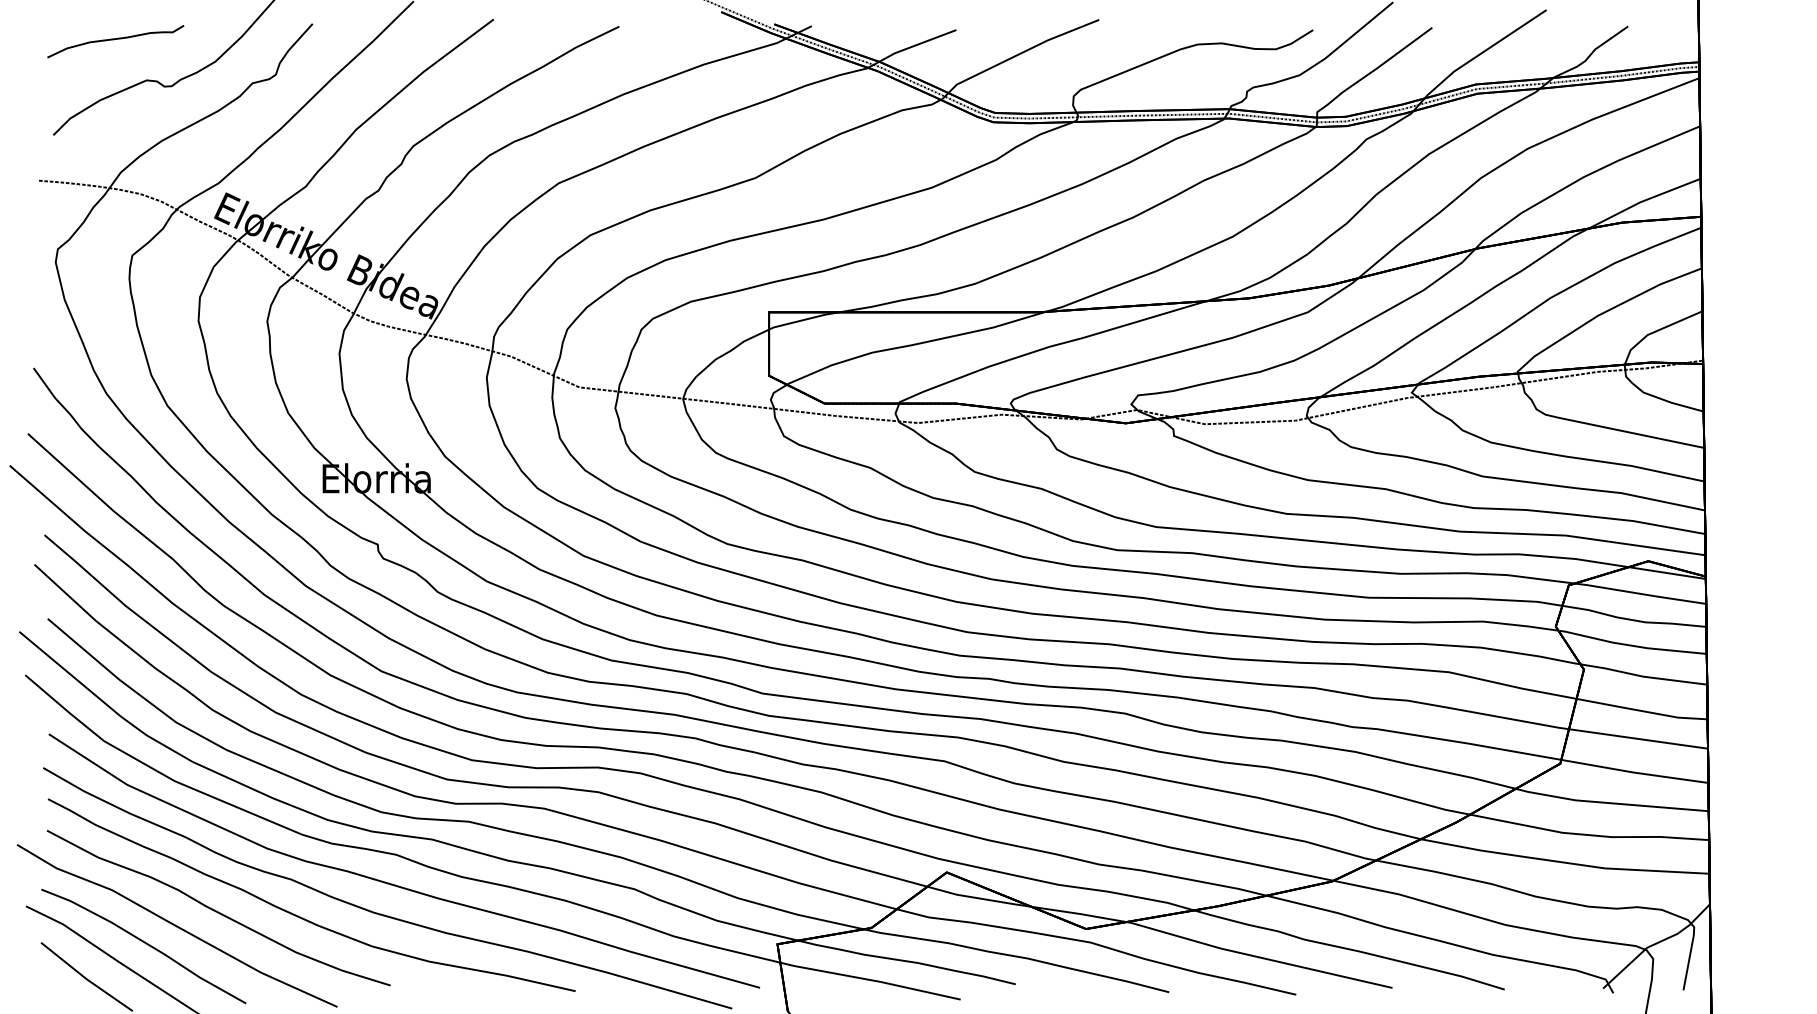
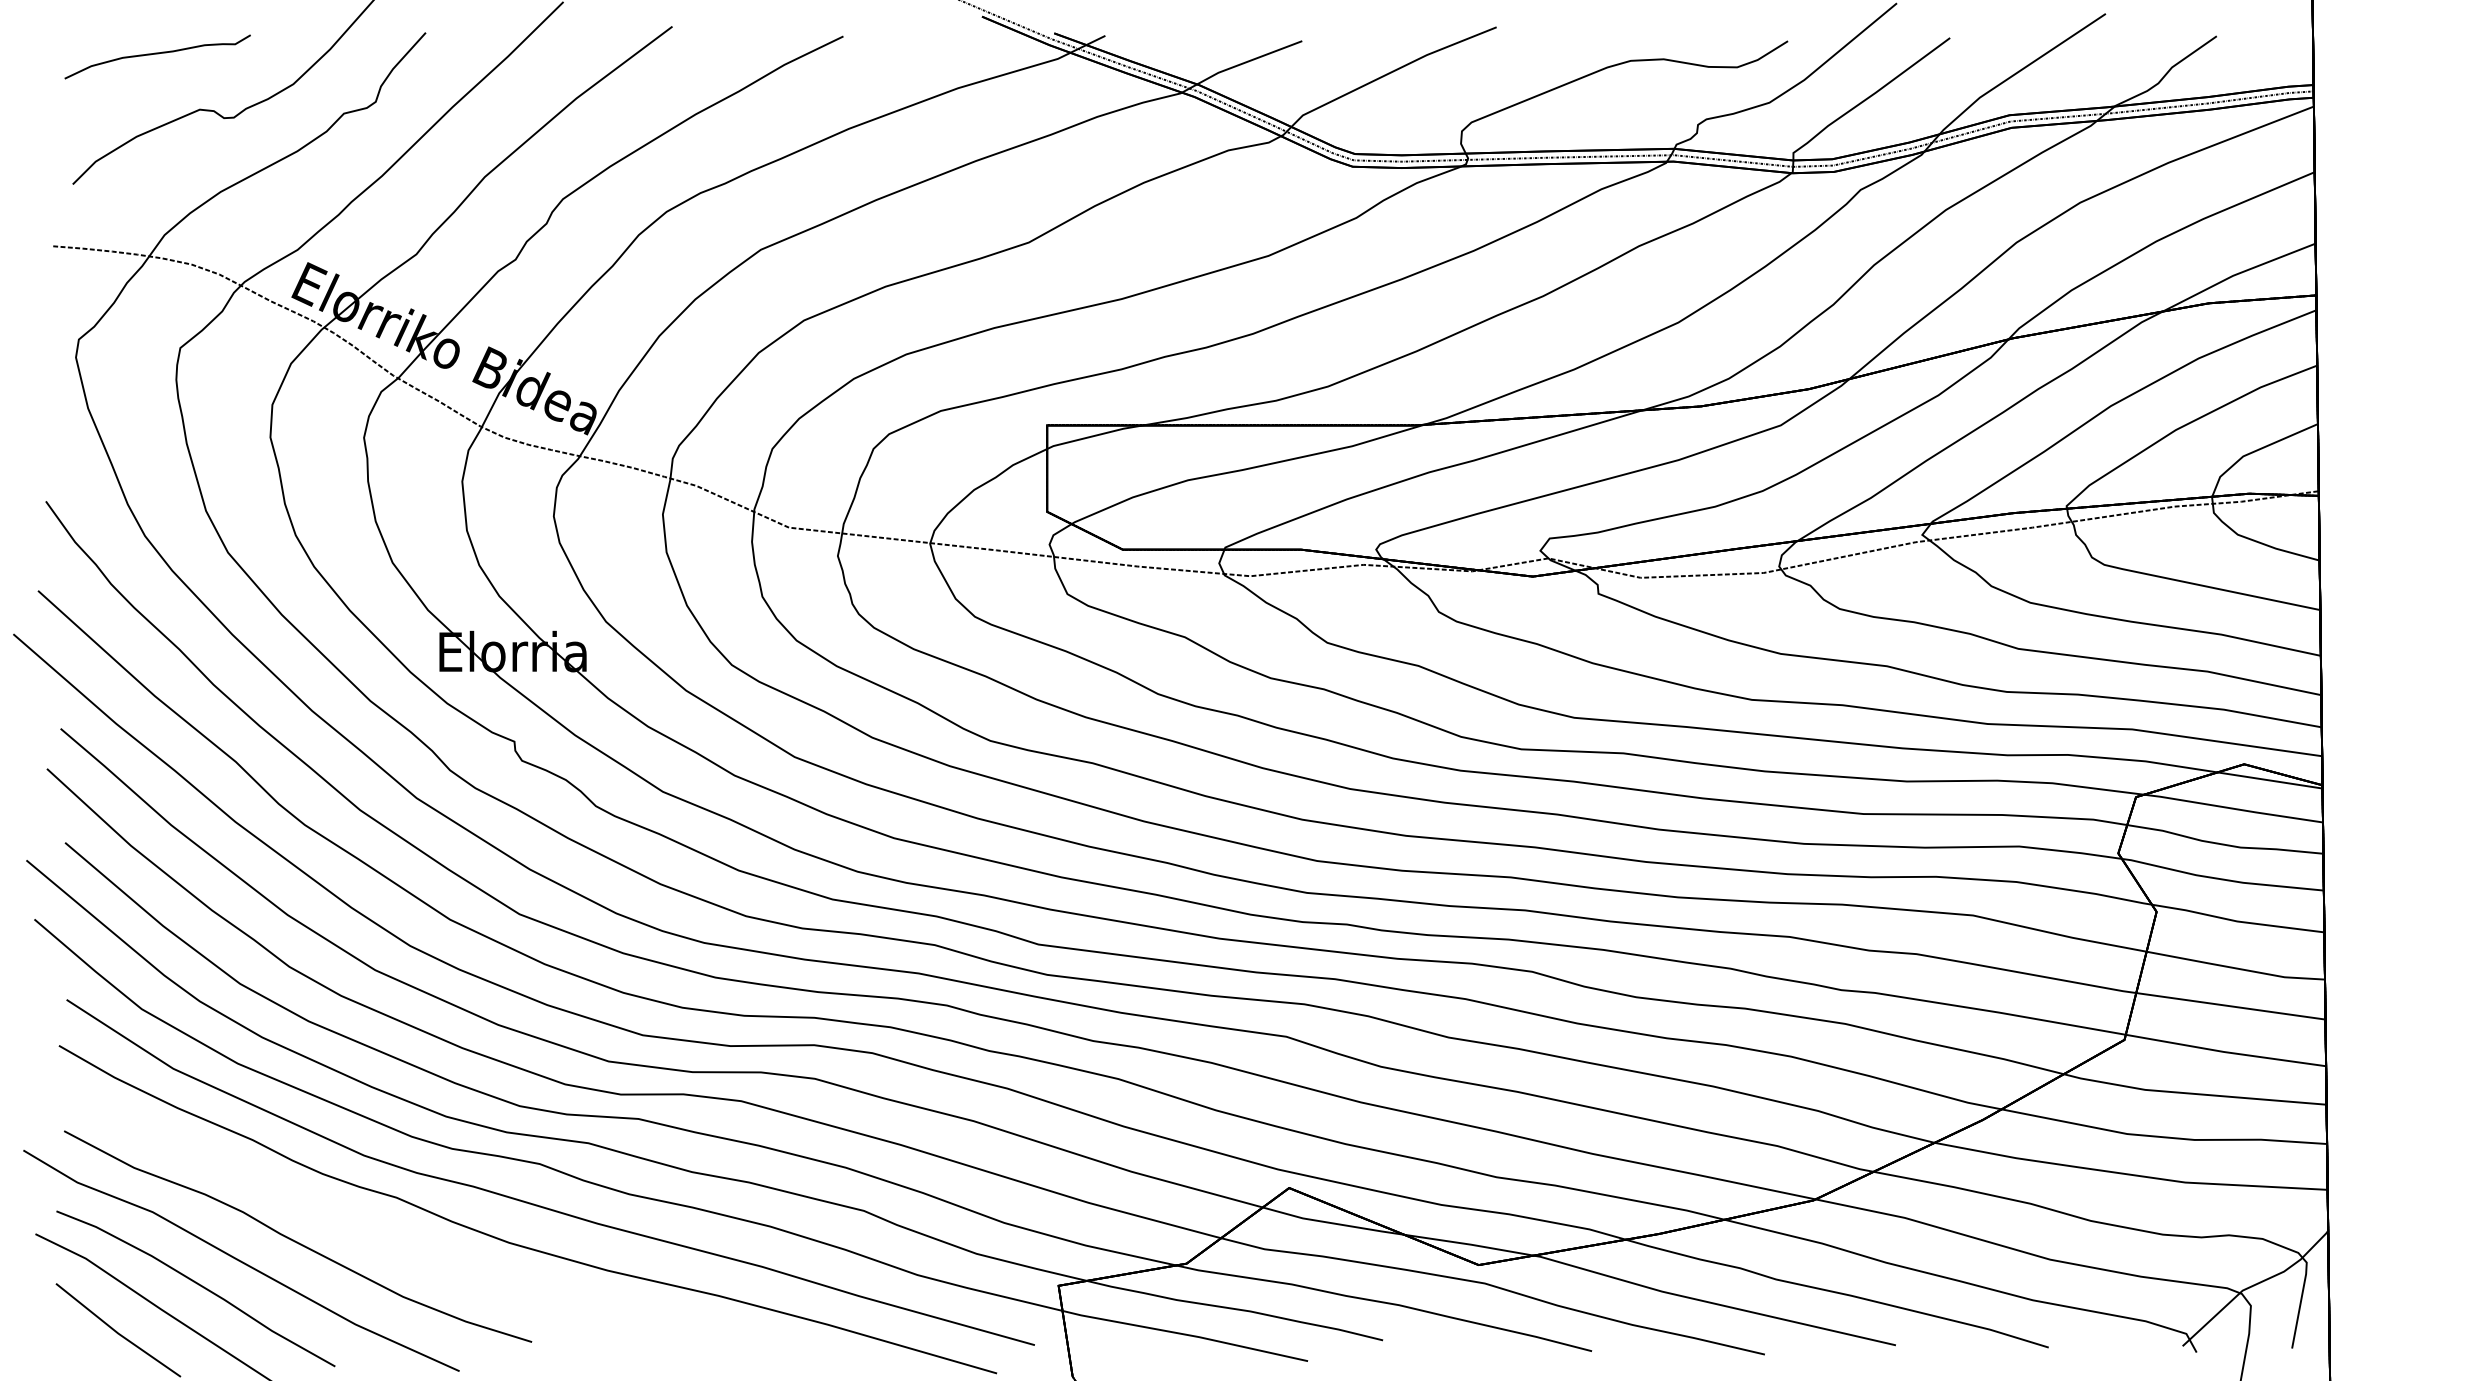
part: (300, 916) -> (409, 1248), removed

